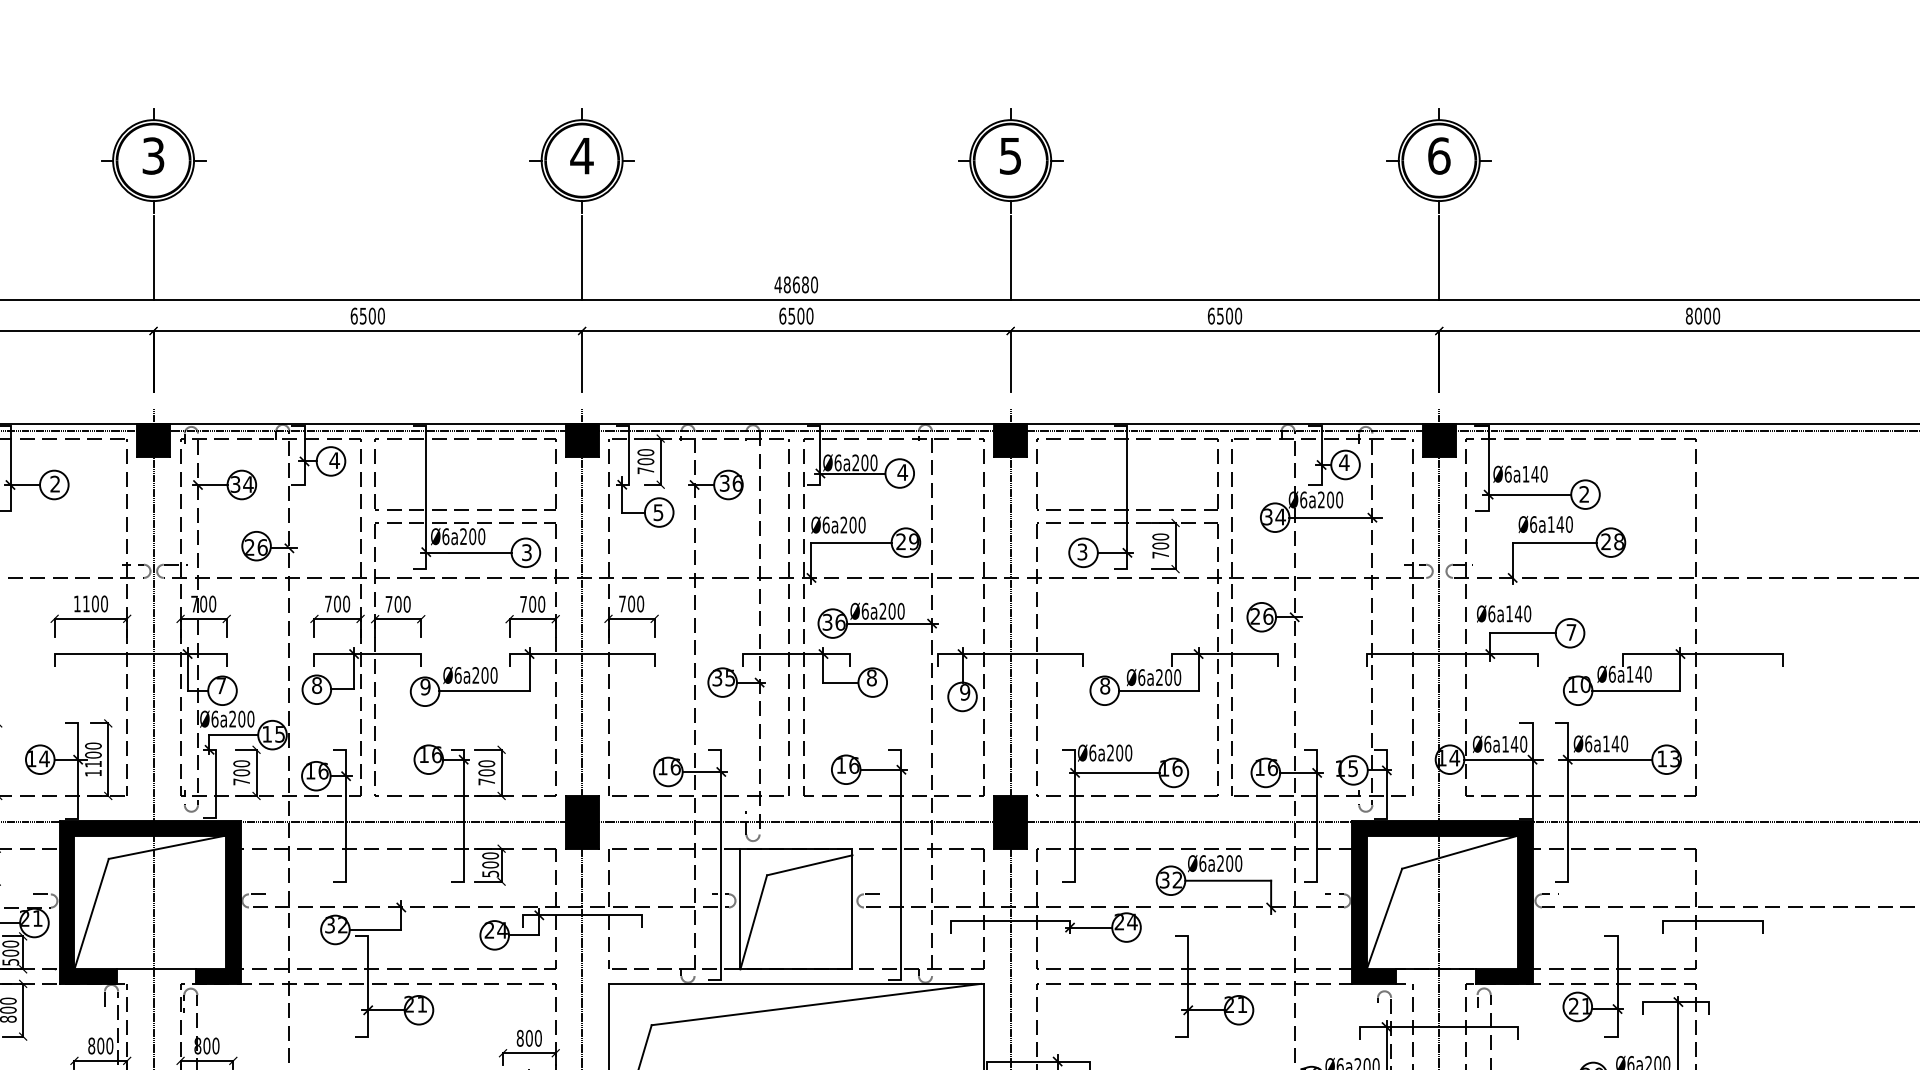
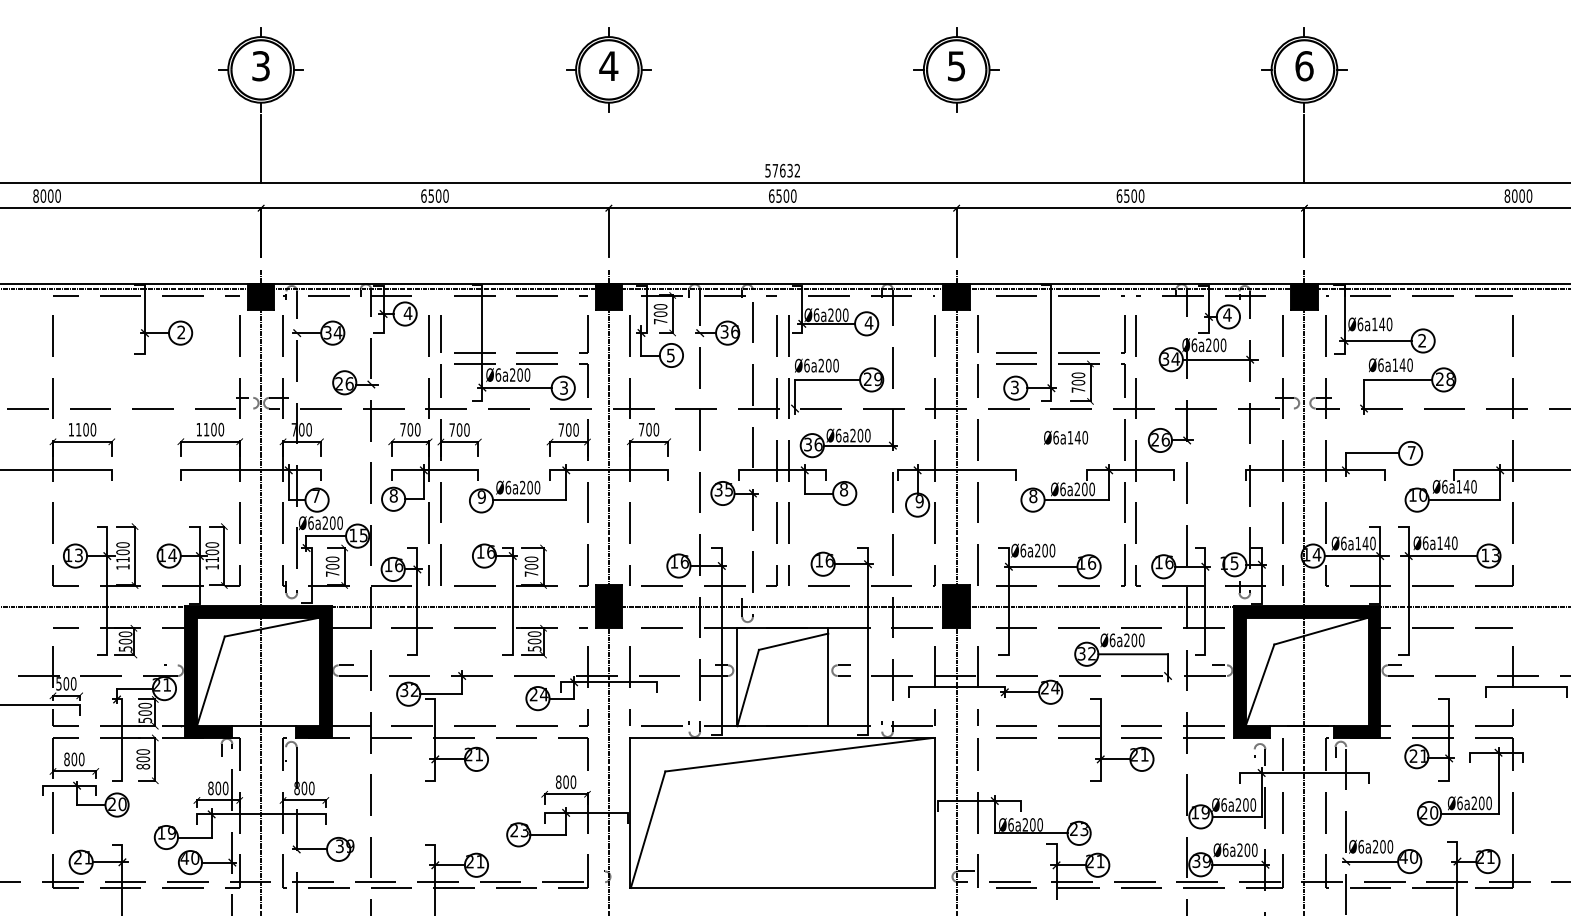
line: (581, 257) -> (608, 148), removed
line: (1010, 257) -> (956, 148), removed
text: (796, 284) -> (782, 170), 48680 -> 57632
text: (1504, 613) -> (1066, 437), moved

